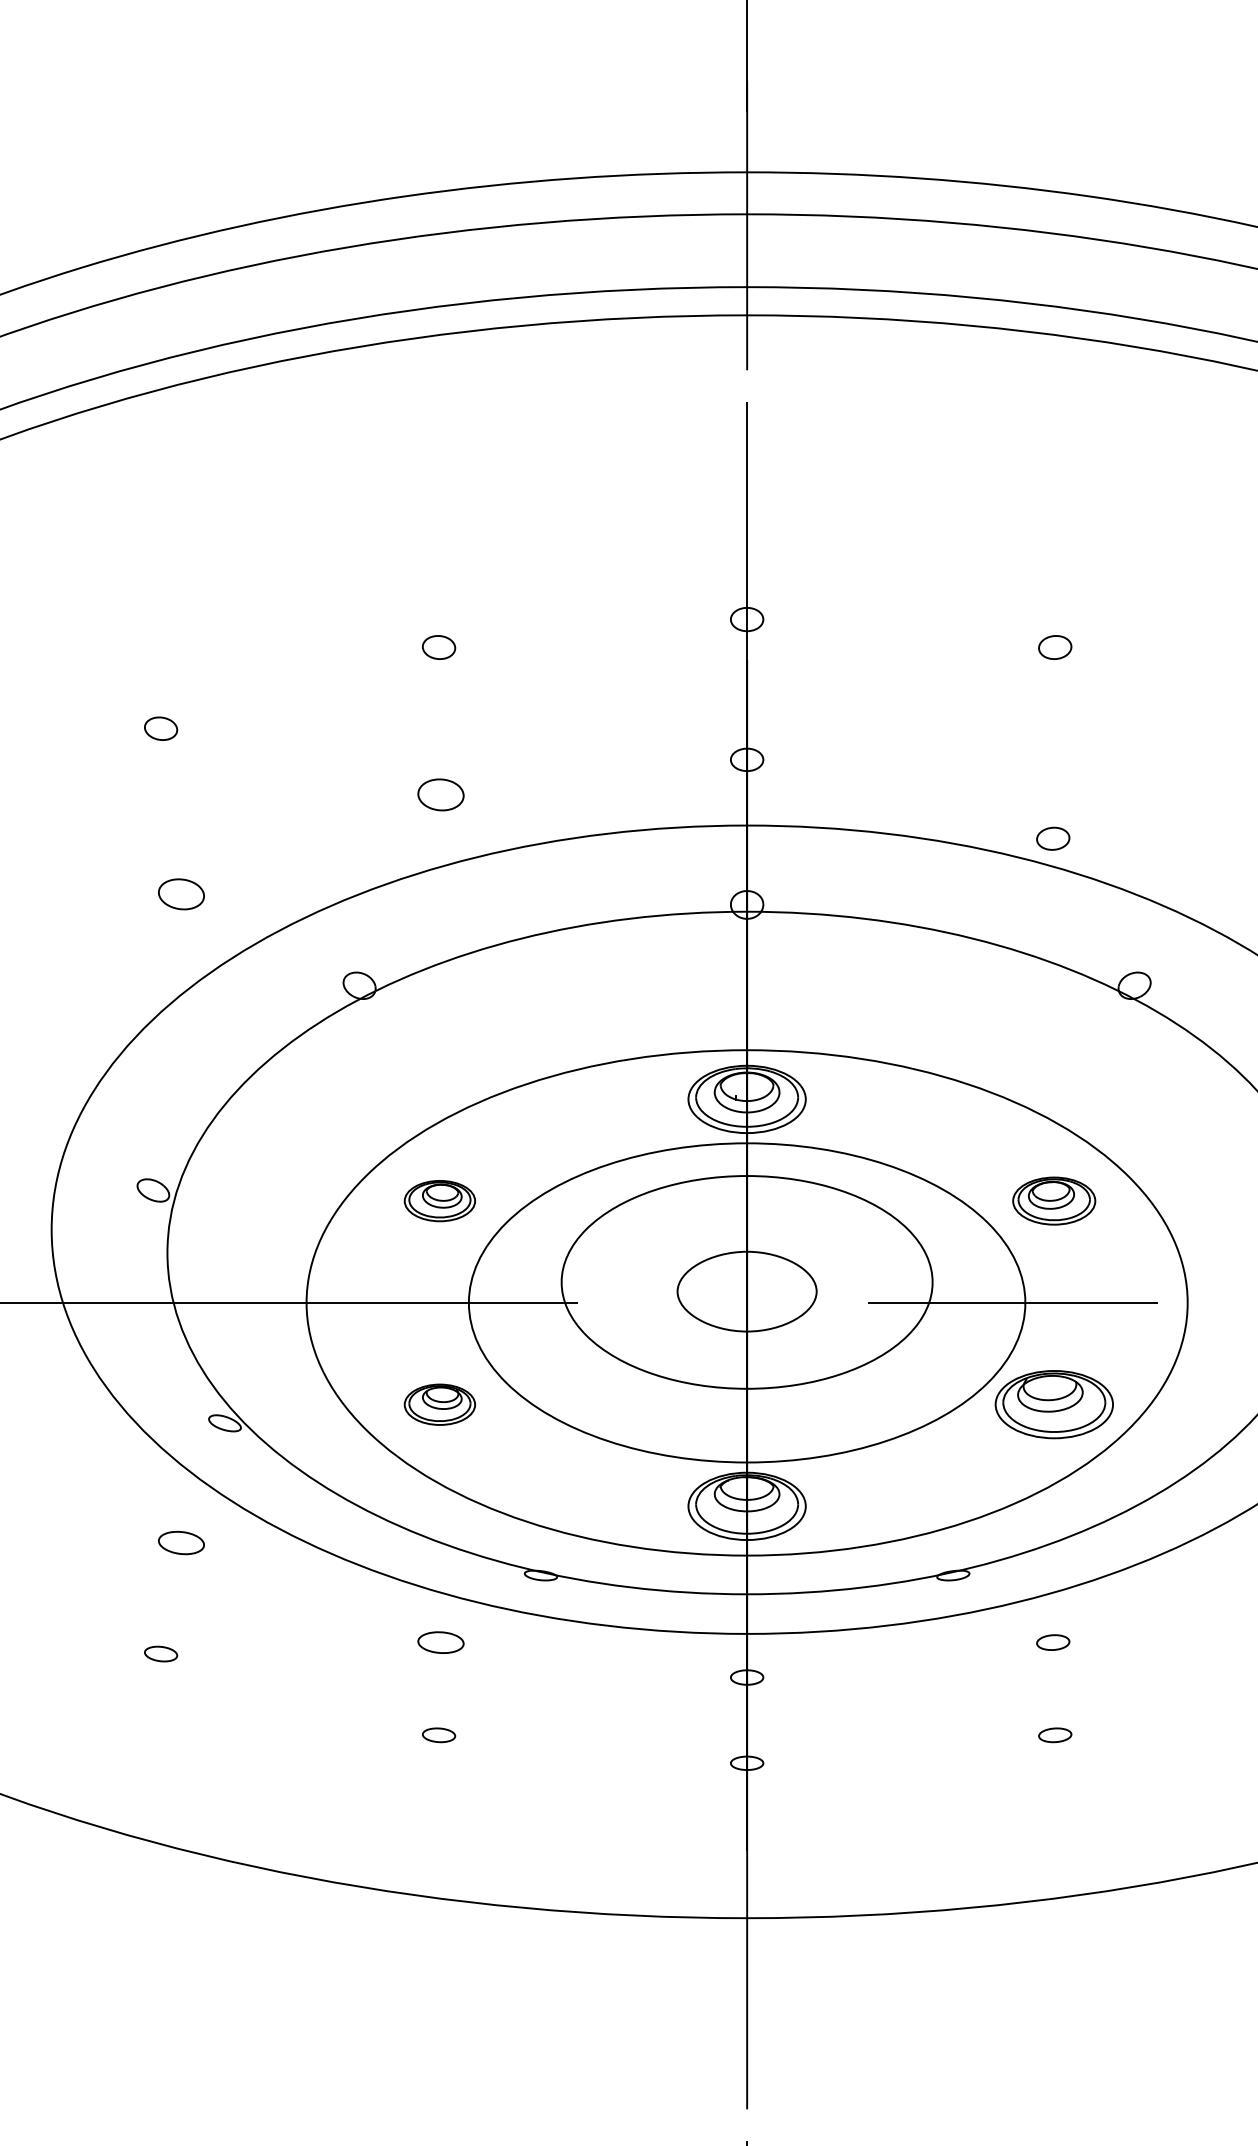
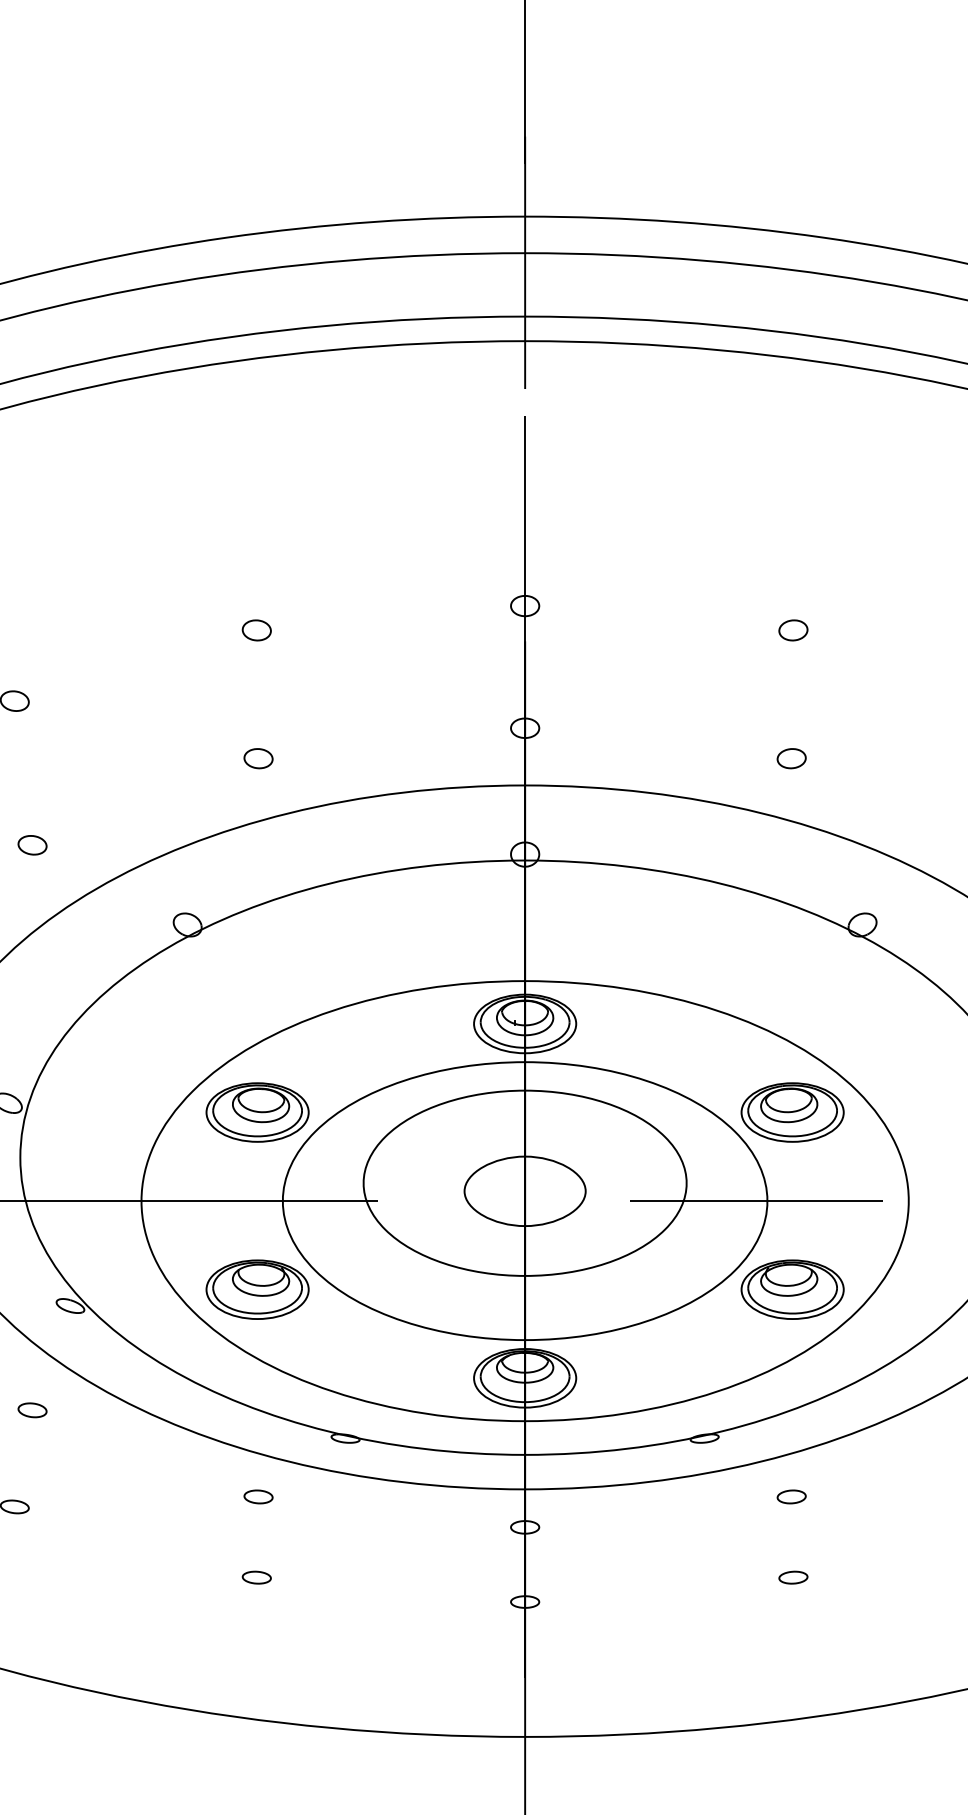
part: (440, 794) -> (258, 758), size x0.71
part: (1053, 838) -> (791, 758), moved
part: (181, 893) -> (32, 844), size x0.71
part: (439, 1200) -> (257, 1111), size x1.67
part: (1053, 1200) -> (791, 1111), size x1.43
part: (439, 1404) -> (257, 1289), size x1.67
part: (181, 1543) -> (32, 1410), size x0.71
part: (440, 1642) -> (258, 1496), size x0.71

